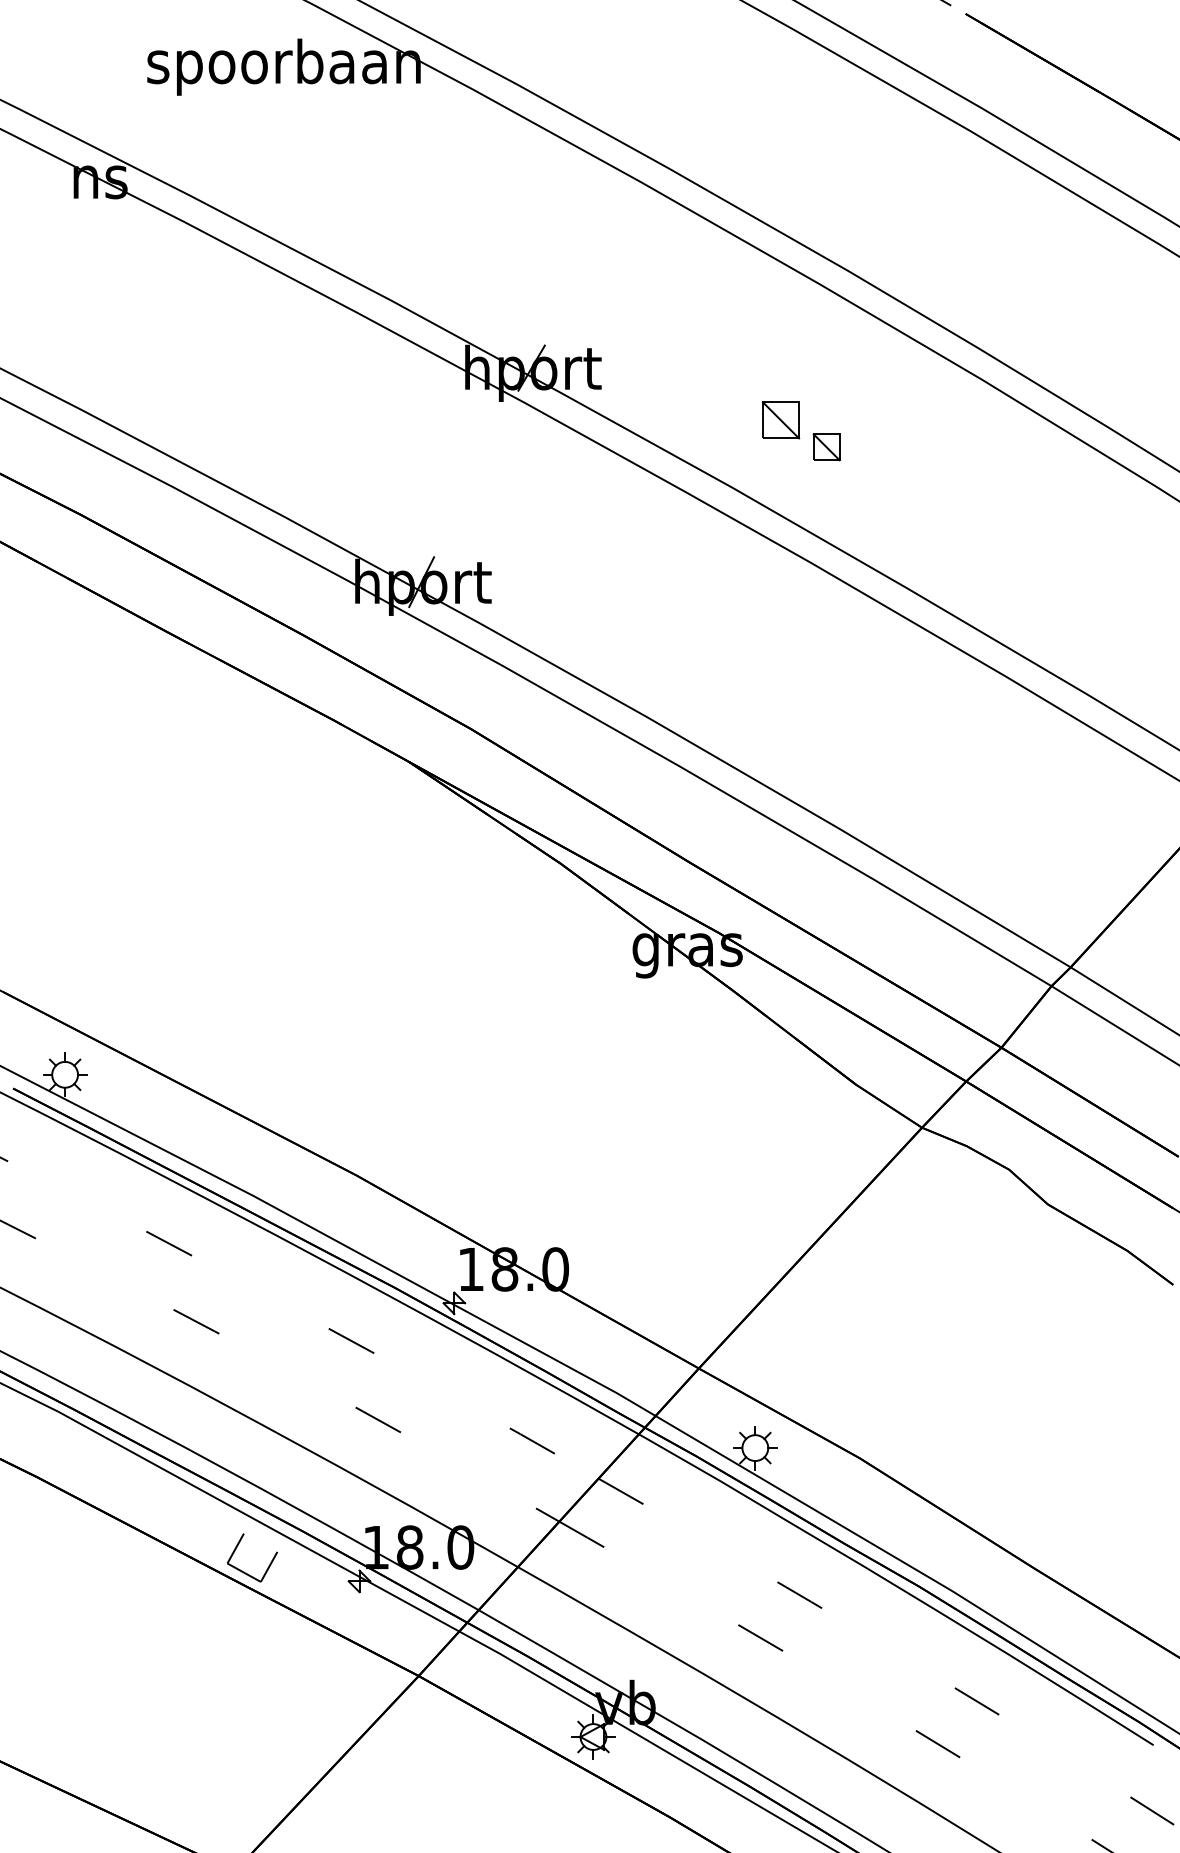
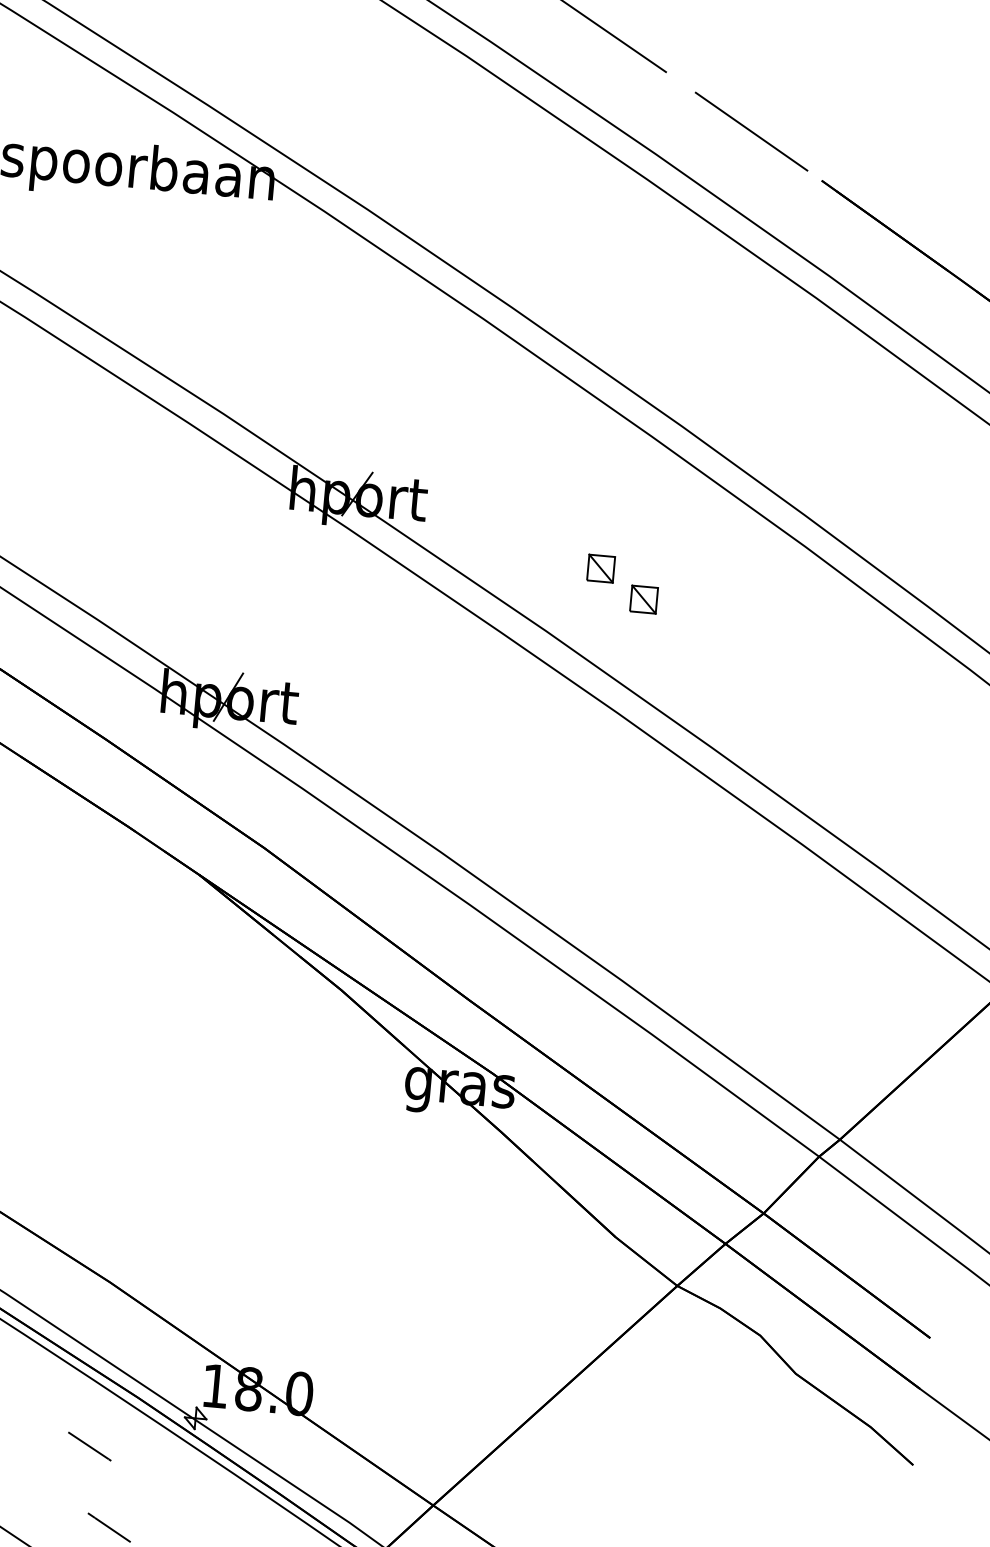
part: (781, 420) -> (601, 568), size x0.71

